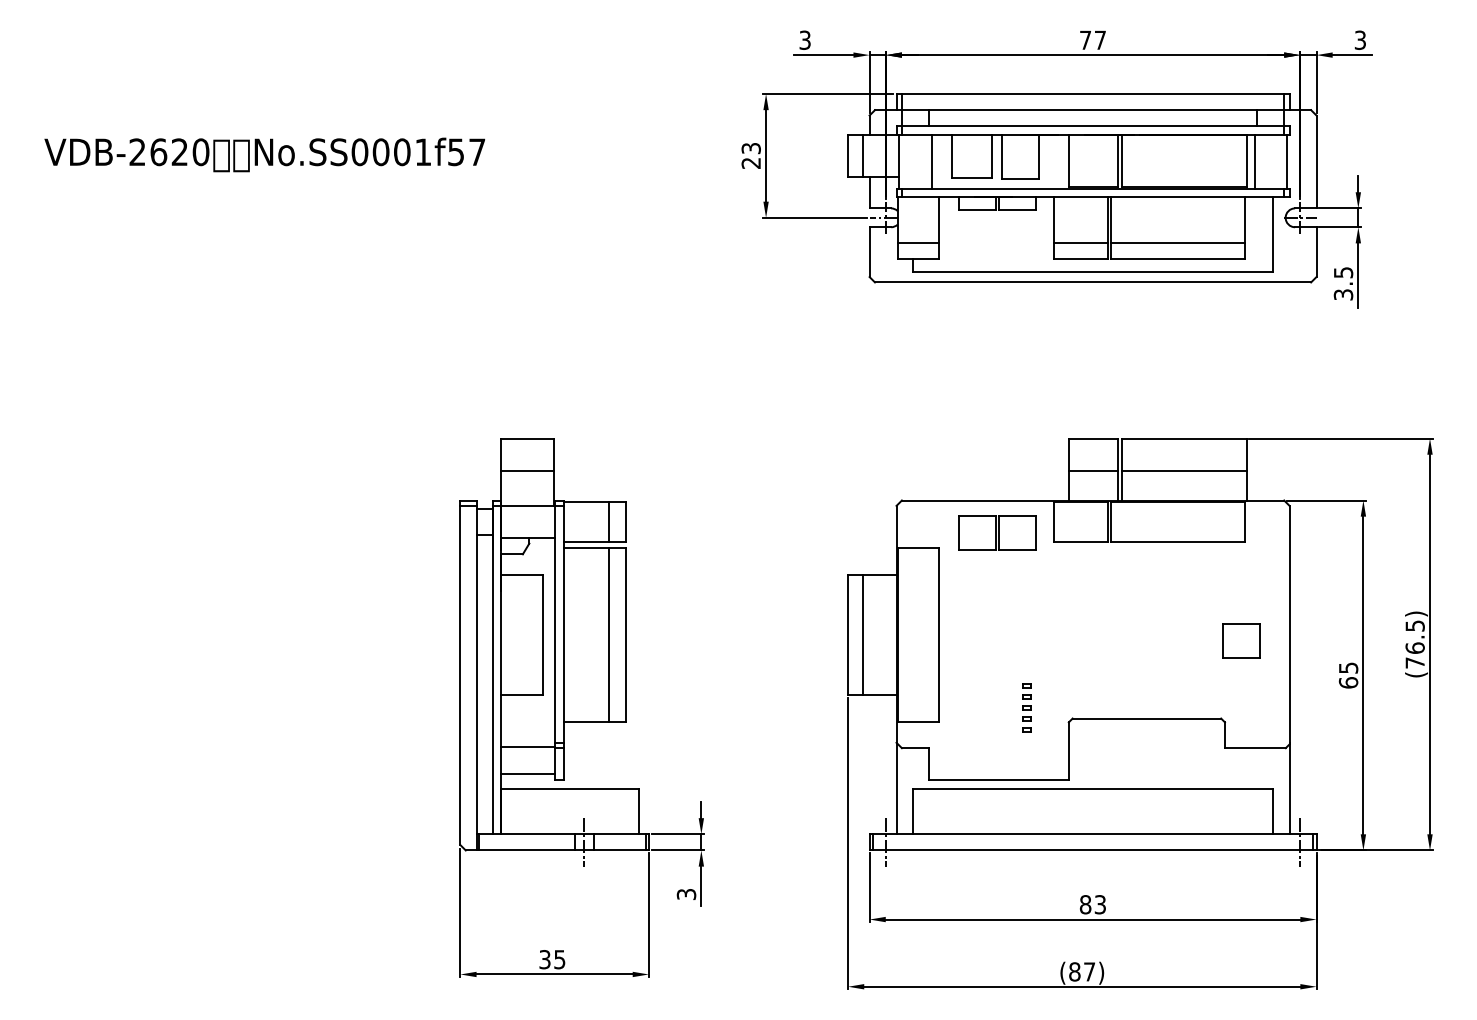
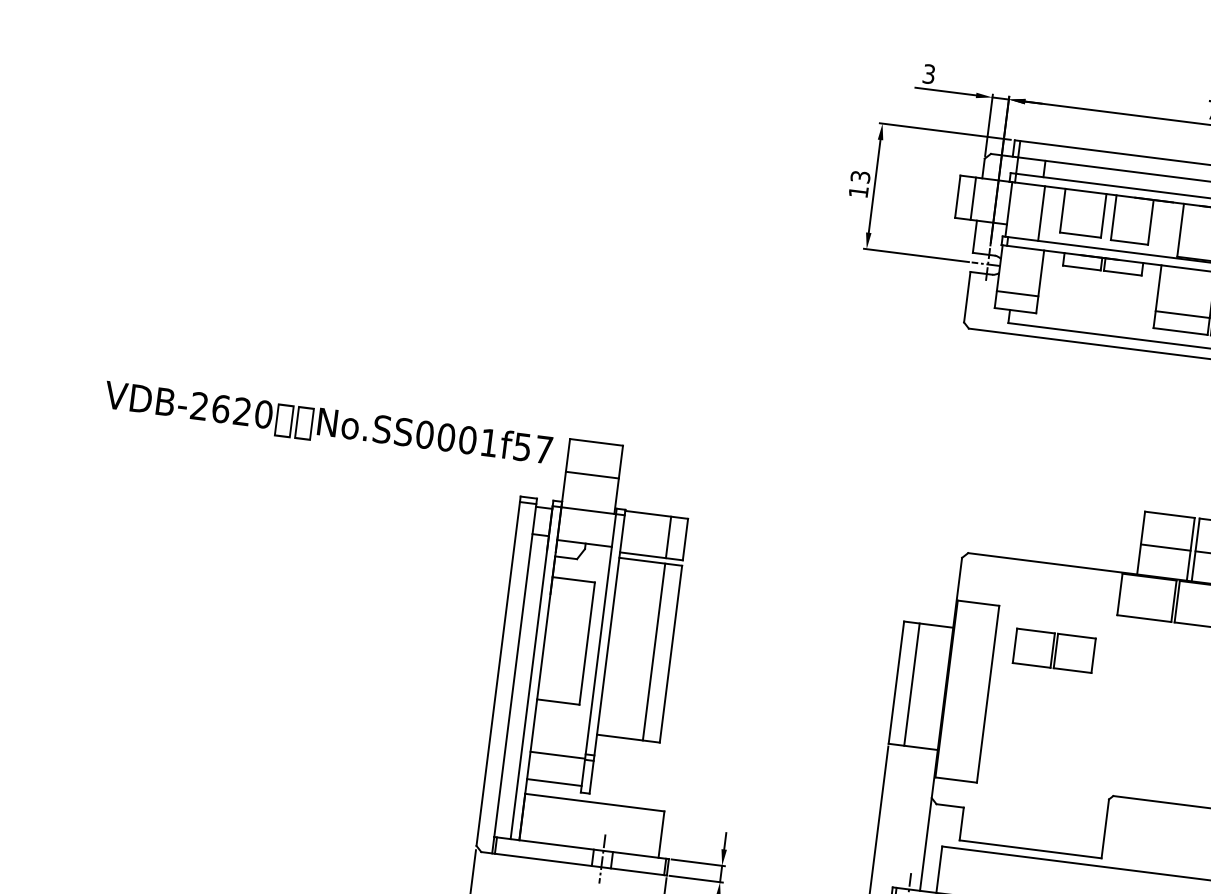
text: (264, 154) -> (327, 424), moved
text: (750, 163) -> (857, 192), 23 -> 13
part: (997, 532) -> (1054, 650), moved
part: (1026, 707) -> (1068, 778), removed

